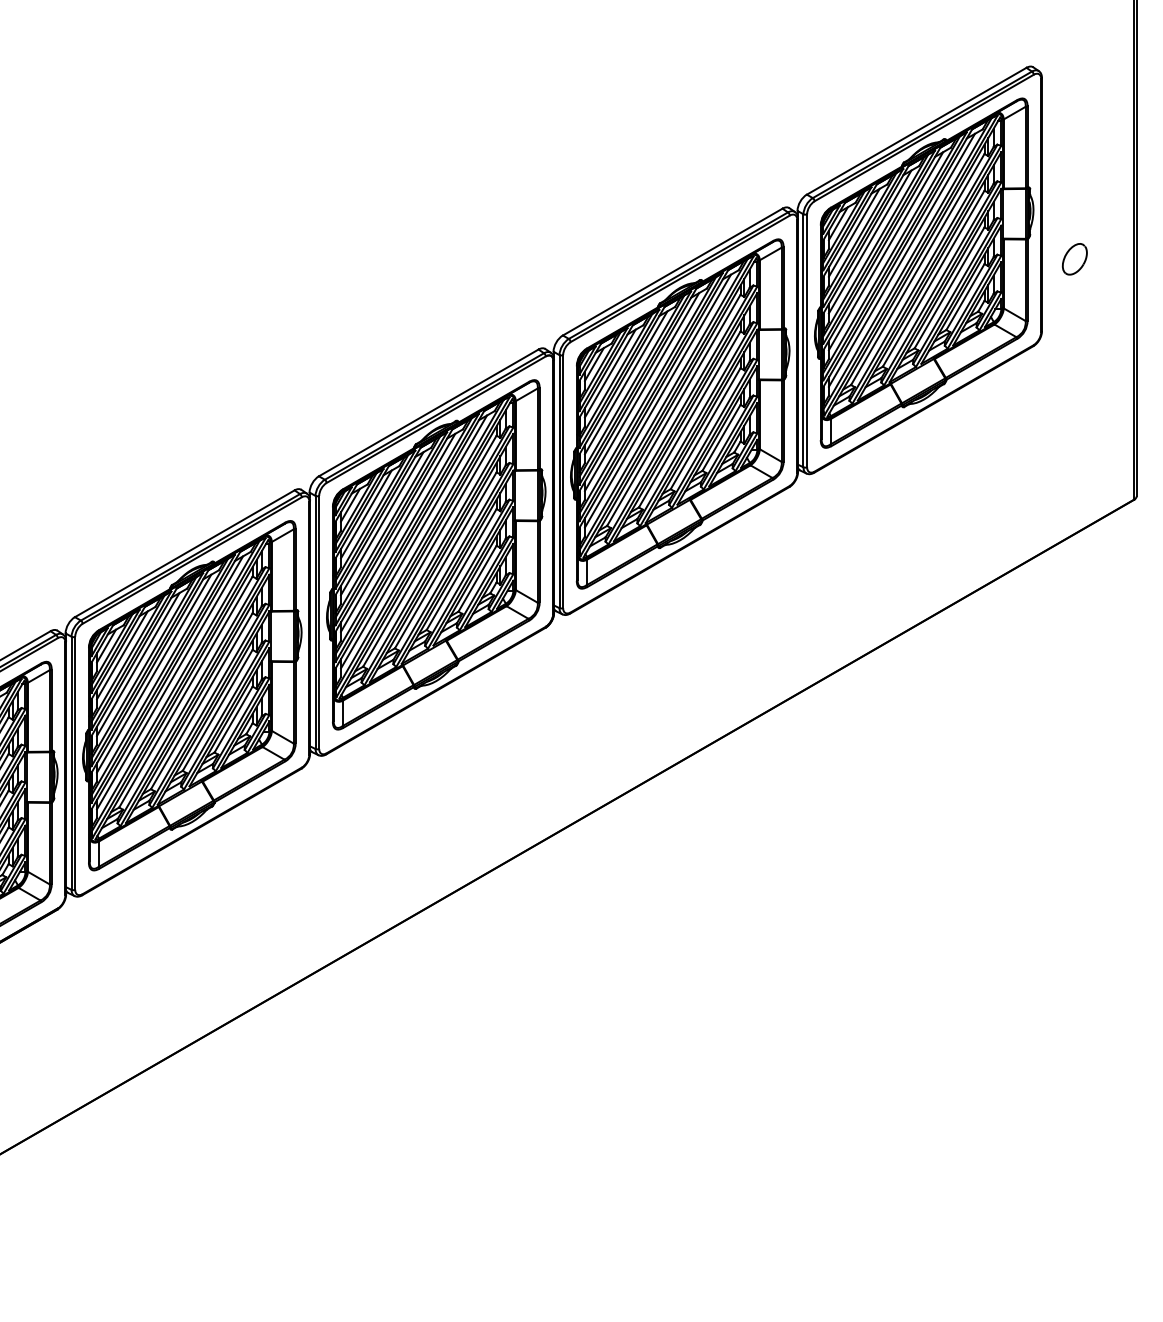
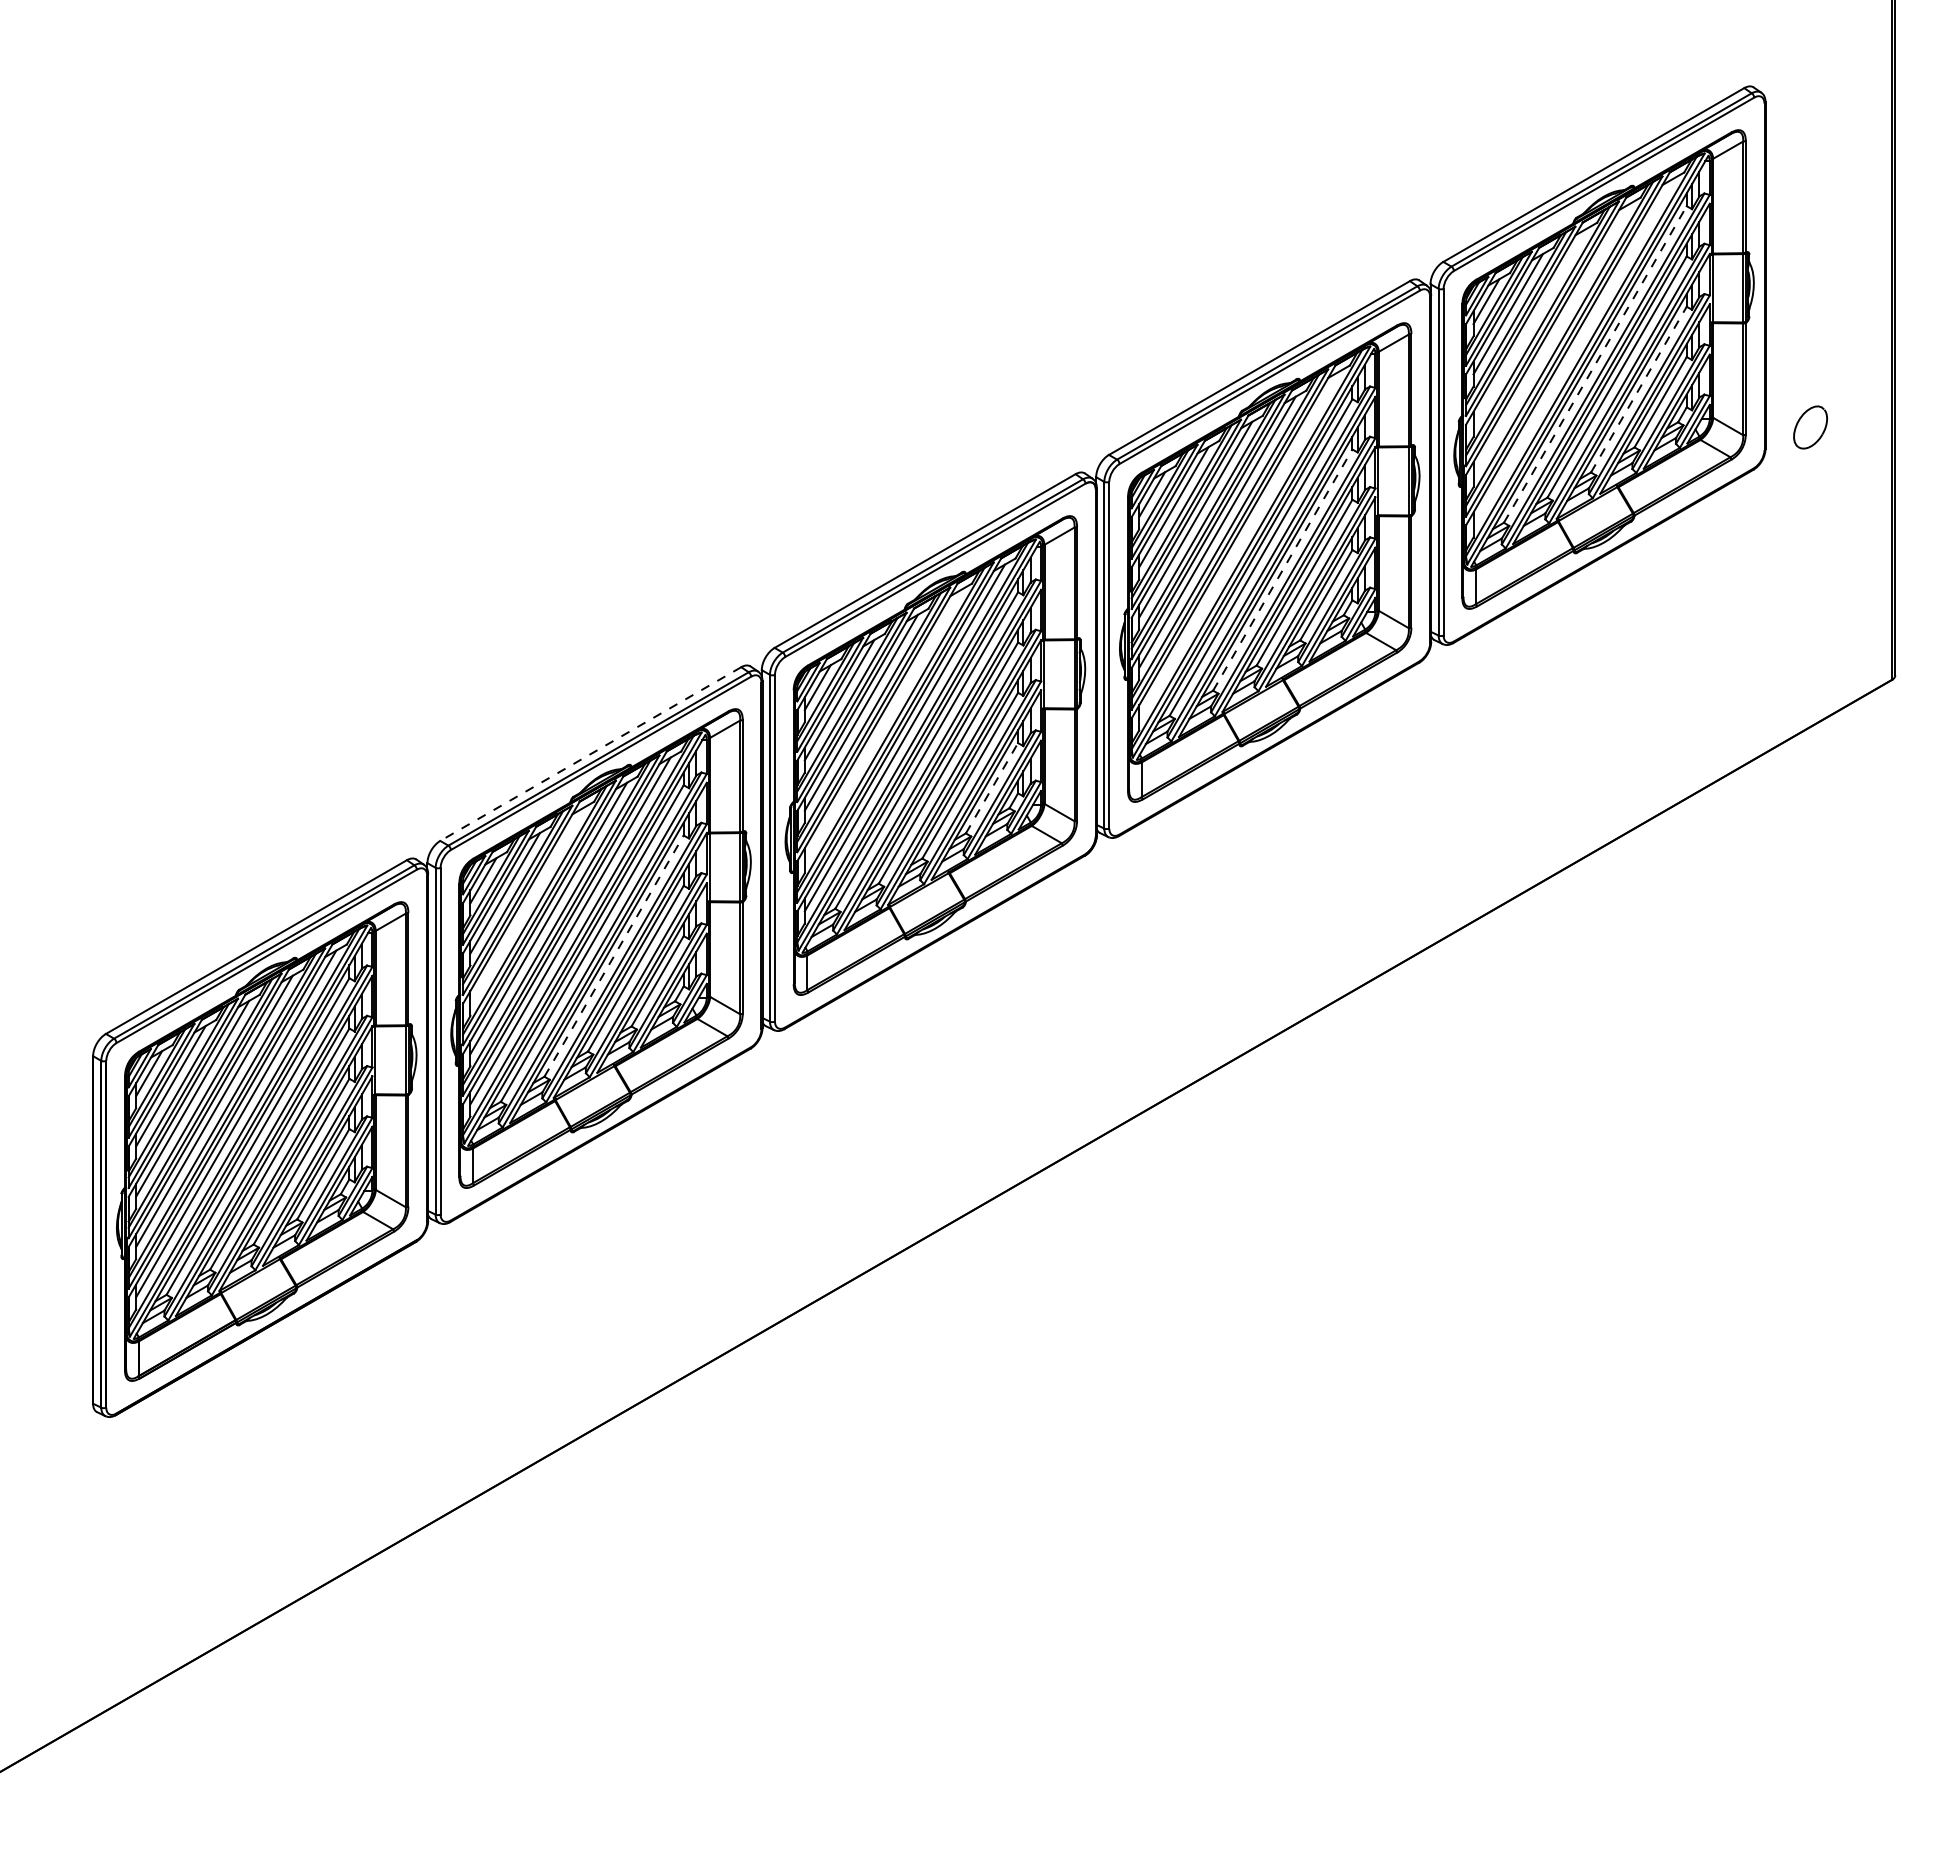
line: (869, 241) -> (1529, 326), removed
line: (885, 250) -> (1551, 338), removed
part: (1074, 259) -> (1810, 427), moved
line: (901, 260) -> (1573, 351), removed
line: (917, 269) -> (1595, 364), solid -> dashed
line: (949, 287) -> (1638, 389), solid -> dashed
line: (658, 400) -> (1239, 544), removed
line: (690, 419) -> (1283, 569), solid -> dashed
line: (397, 532) -> (882, 725), removed
line: (184, 554) -> (590, 754), solid -> dashed
line: (477, 578) -> (992, 787), solid -> dashed
line: (137, 664) -> (526, 905), removed
line: (202, 700) -> (614, 955), solid -> dashed

